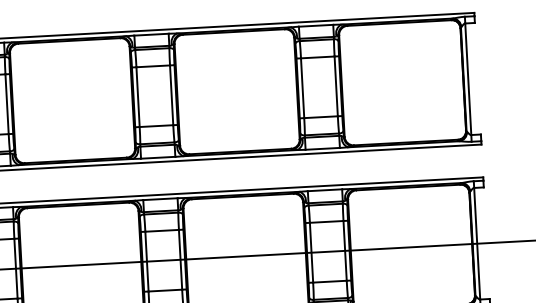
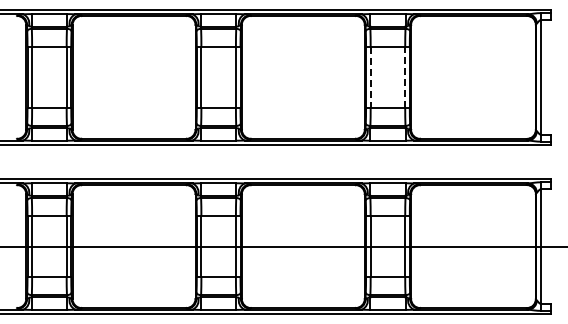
line: (336, 86) -> (405, 77), solid -> dashed
line: (302, 88) -> (370, 77), solid -> dashed

